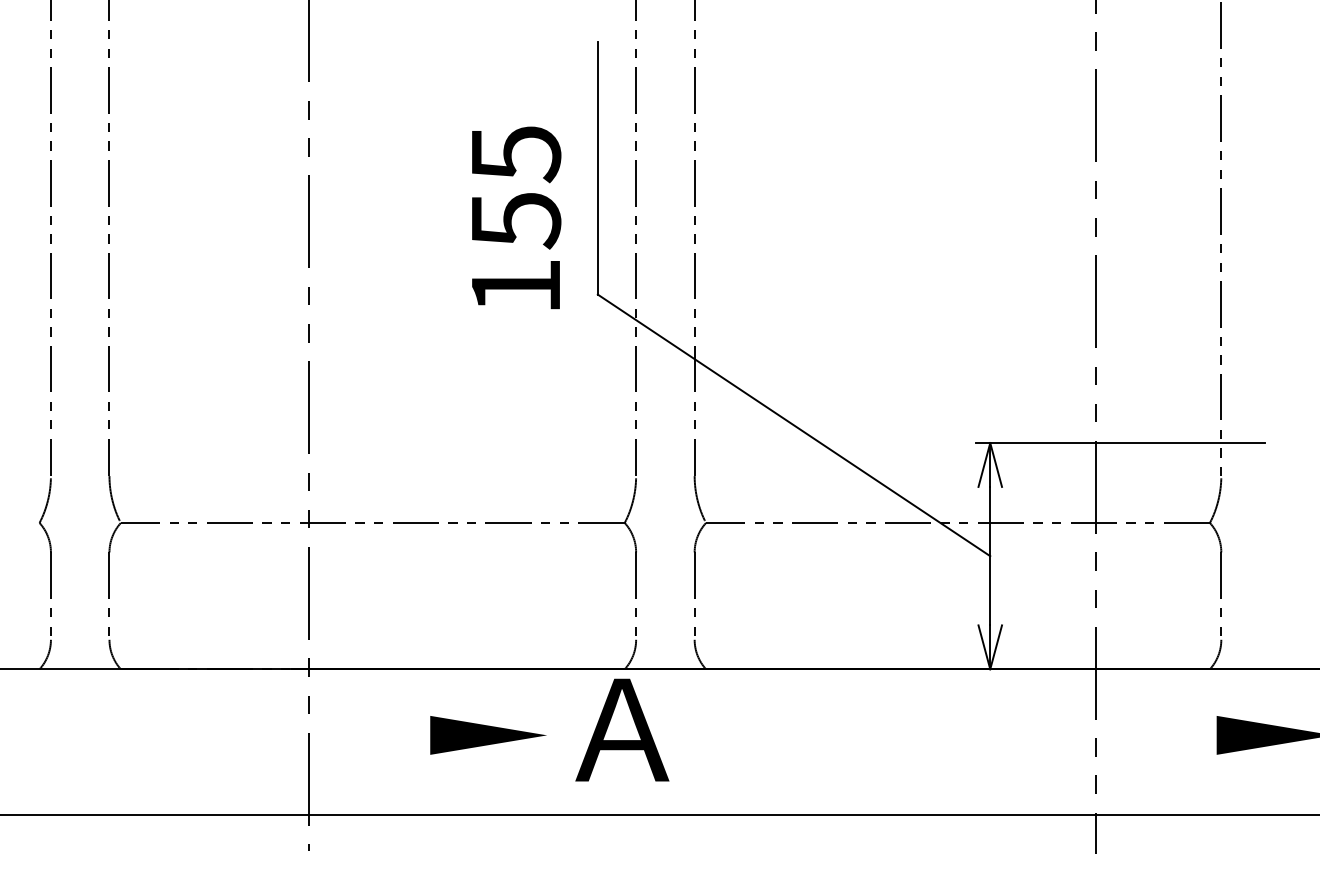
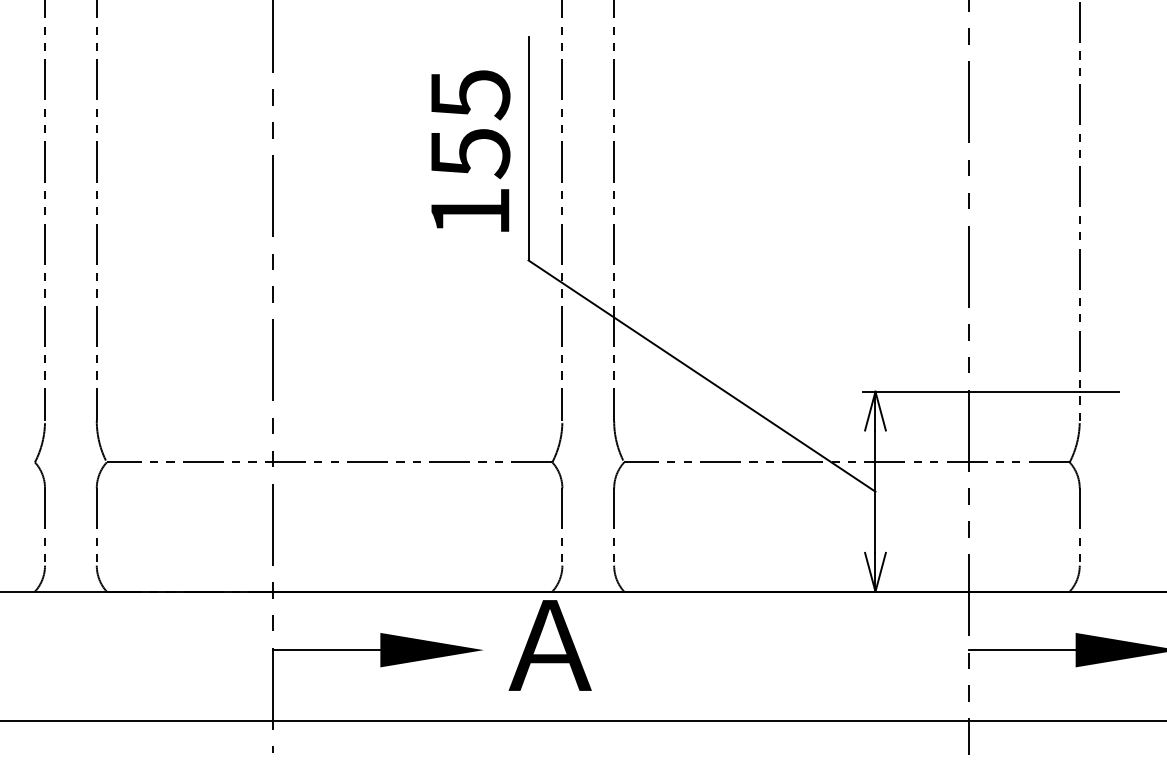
text: (516, 217) -> (470, 150), moved
line: (369, 735) -> (326, 650), added
line: (1155, 735) -> (1021, 650), added

